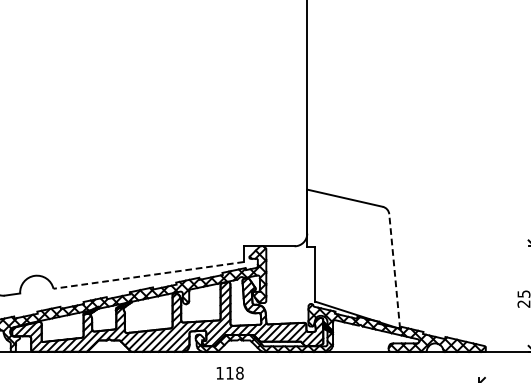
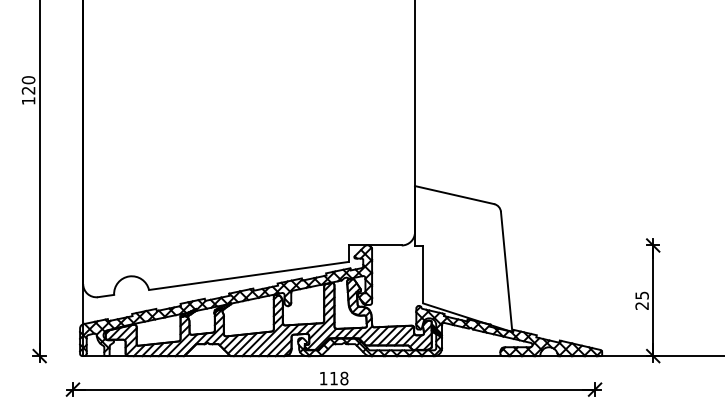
line: (394, 271) -> (506, 271), dashed -> solid
line: (148, 274) -> (248, 275), dashed -> solid

